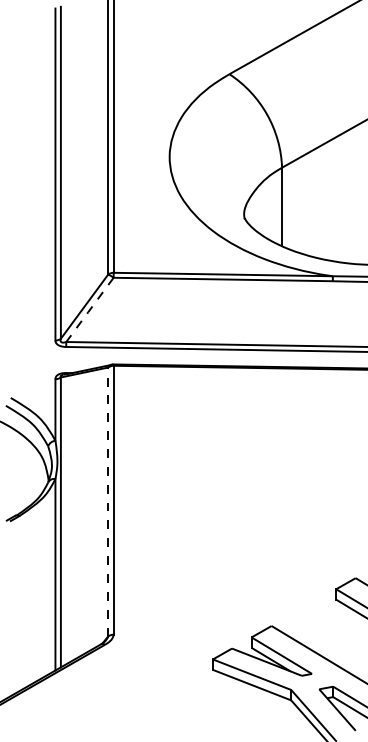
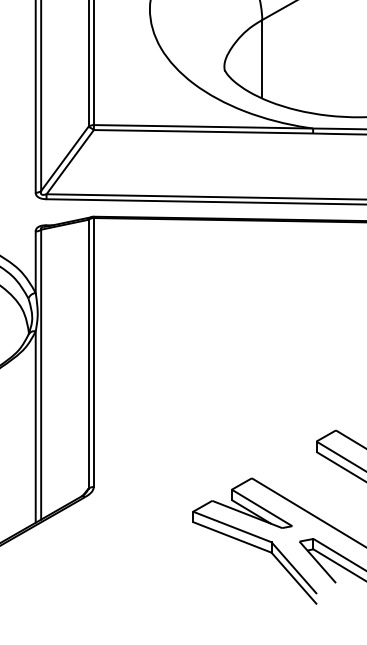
line: (89, 310) -> (69, 162), dashed -> solid
line: (108, 501) -> (88, 353), dashed -> solid

